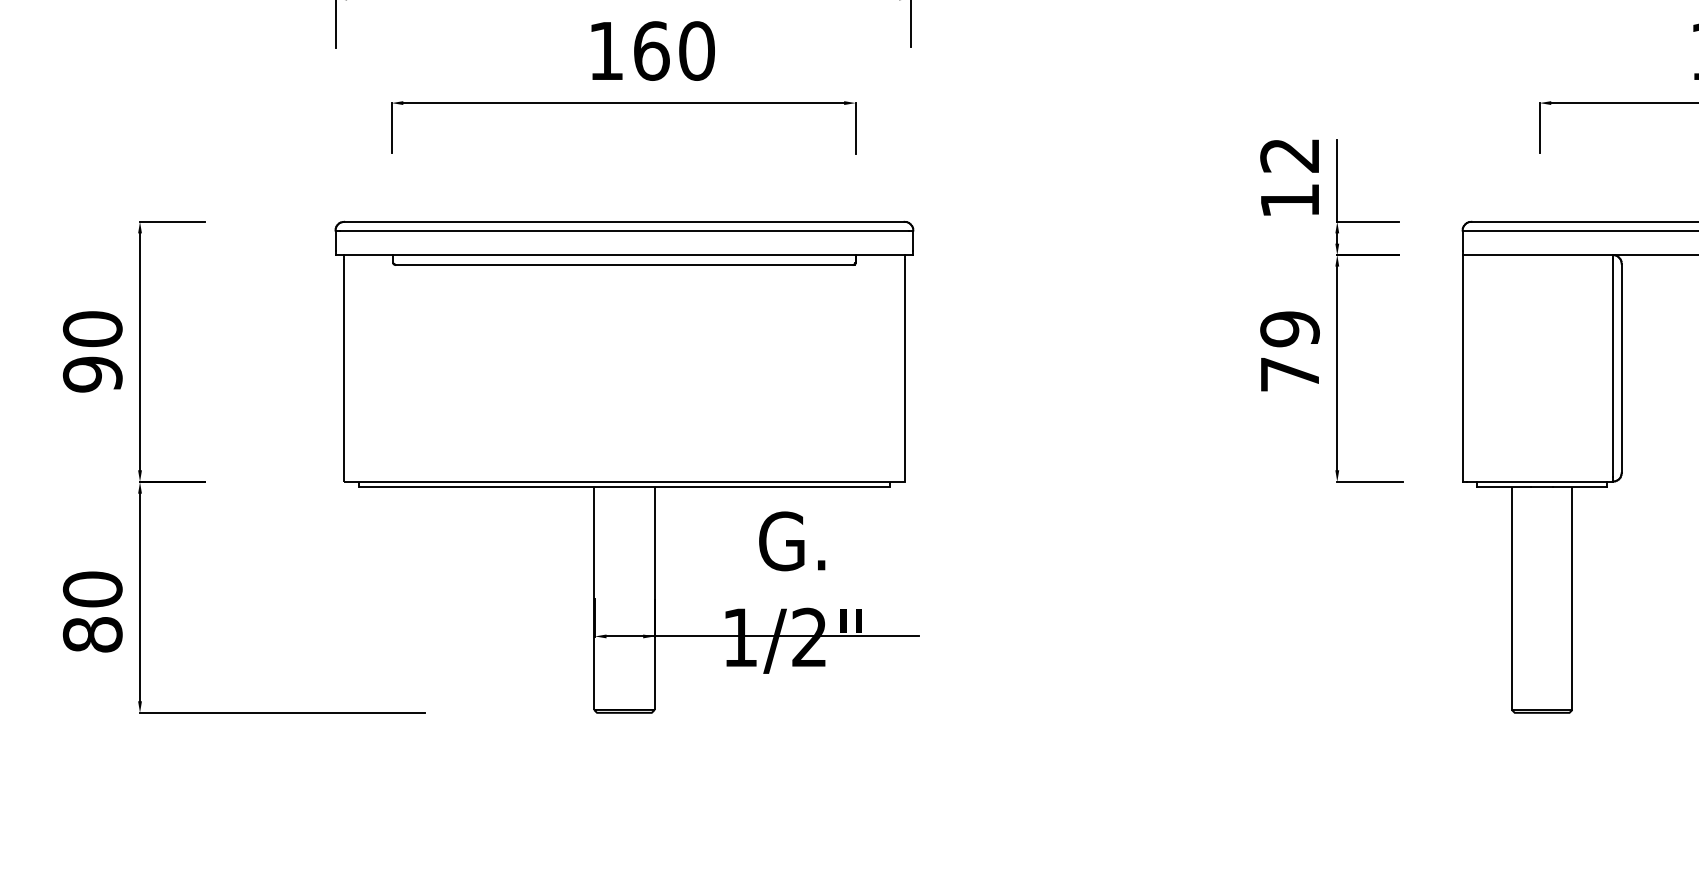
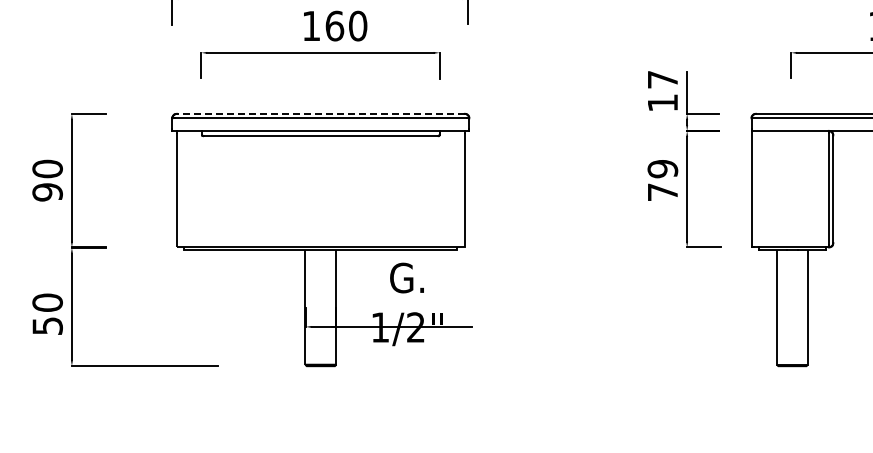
text: (1289, 154) -> (662, 79), 12 -> 17
line: (623, 221) -> (320, 113), solid -> dashed
text: (92, 635) -> (47, 326), 80 -> 50

